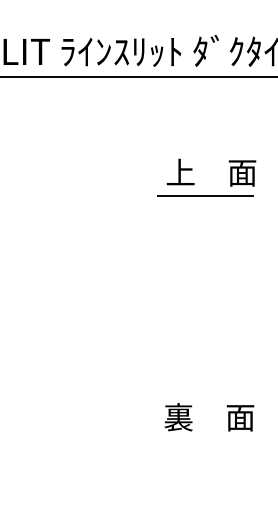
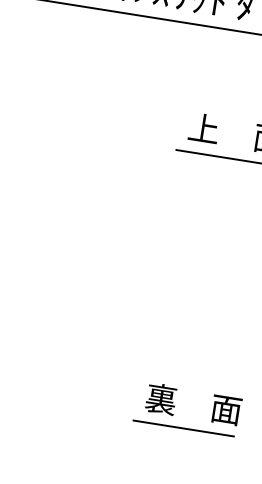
text: (209, 417) -> (193, 404), moved
line: (205, 453) -> (183, 428), added

